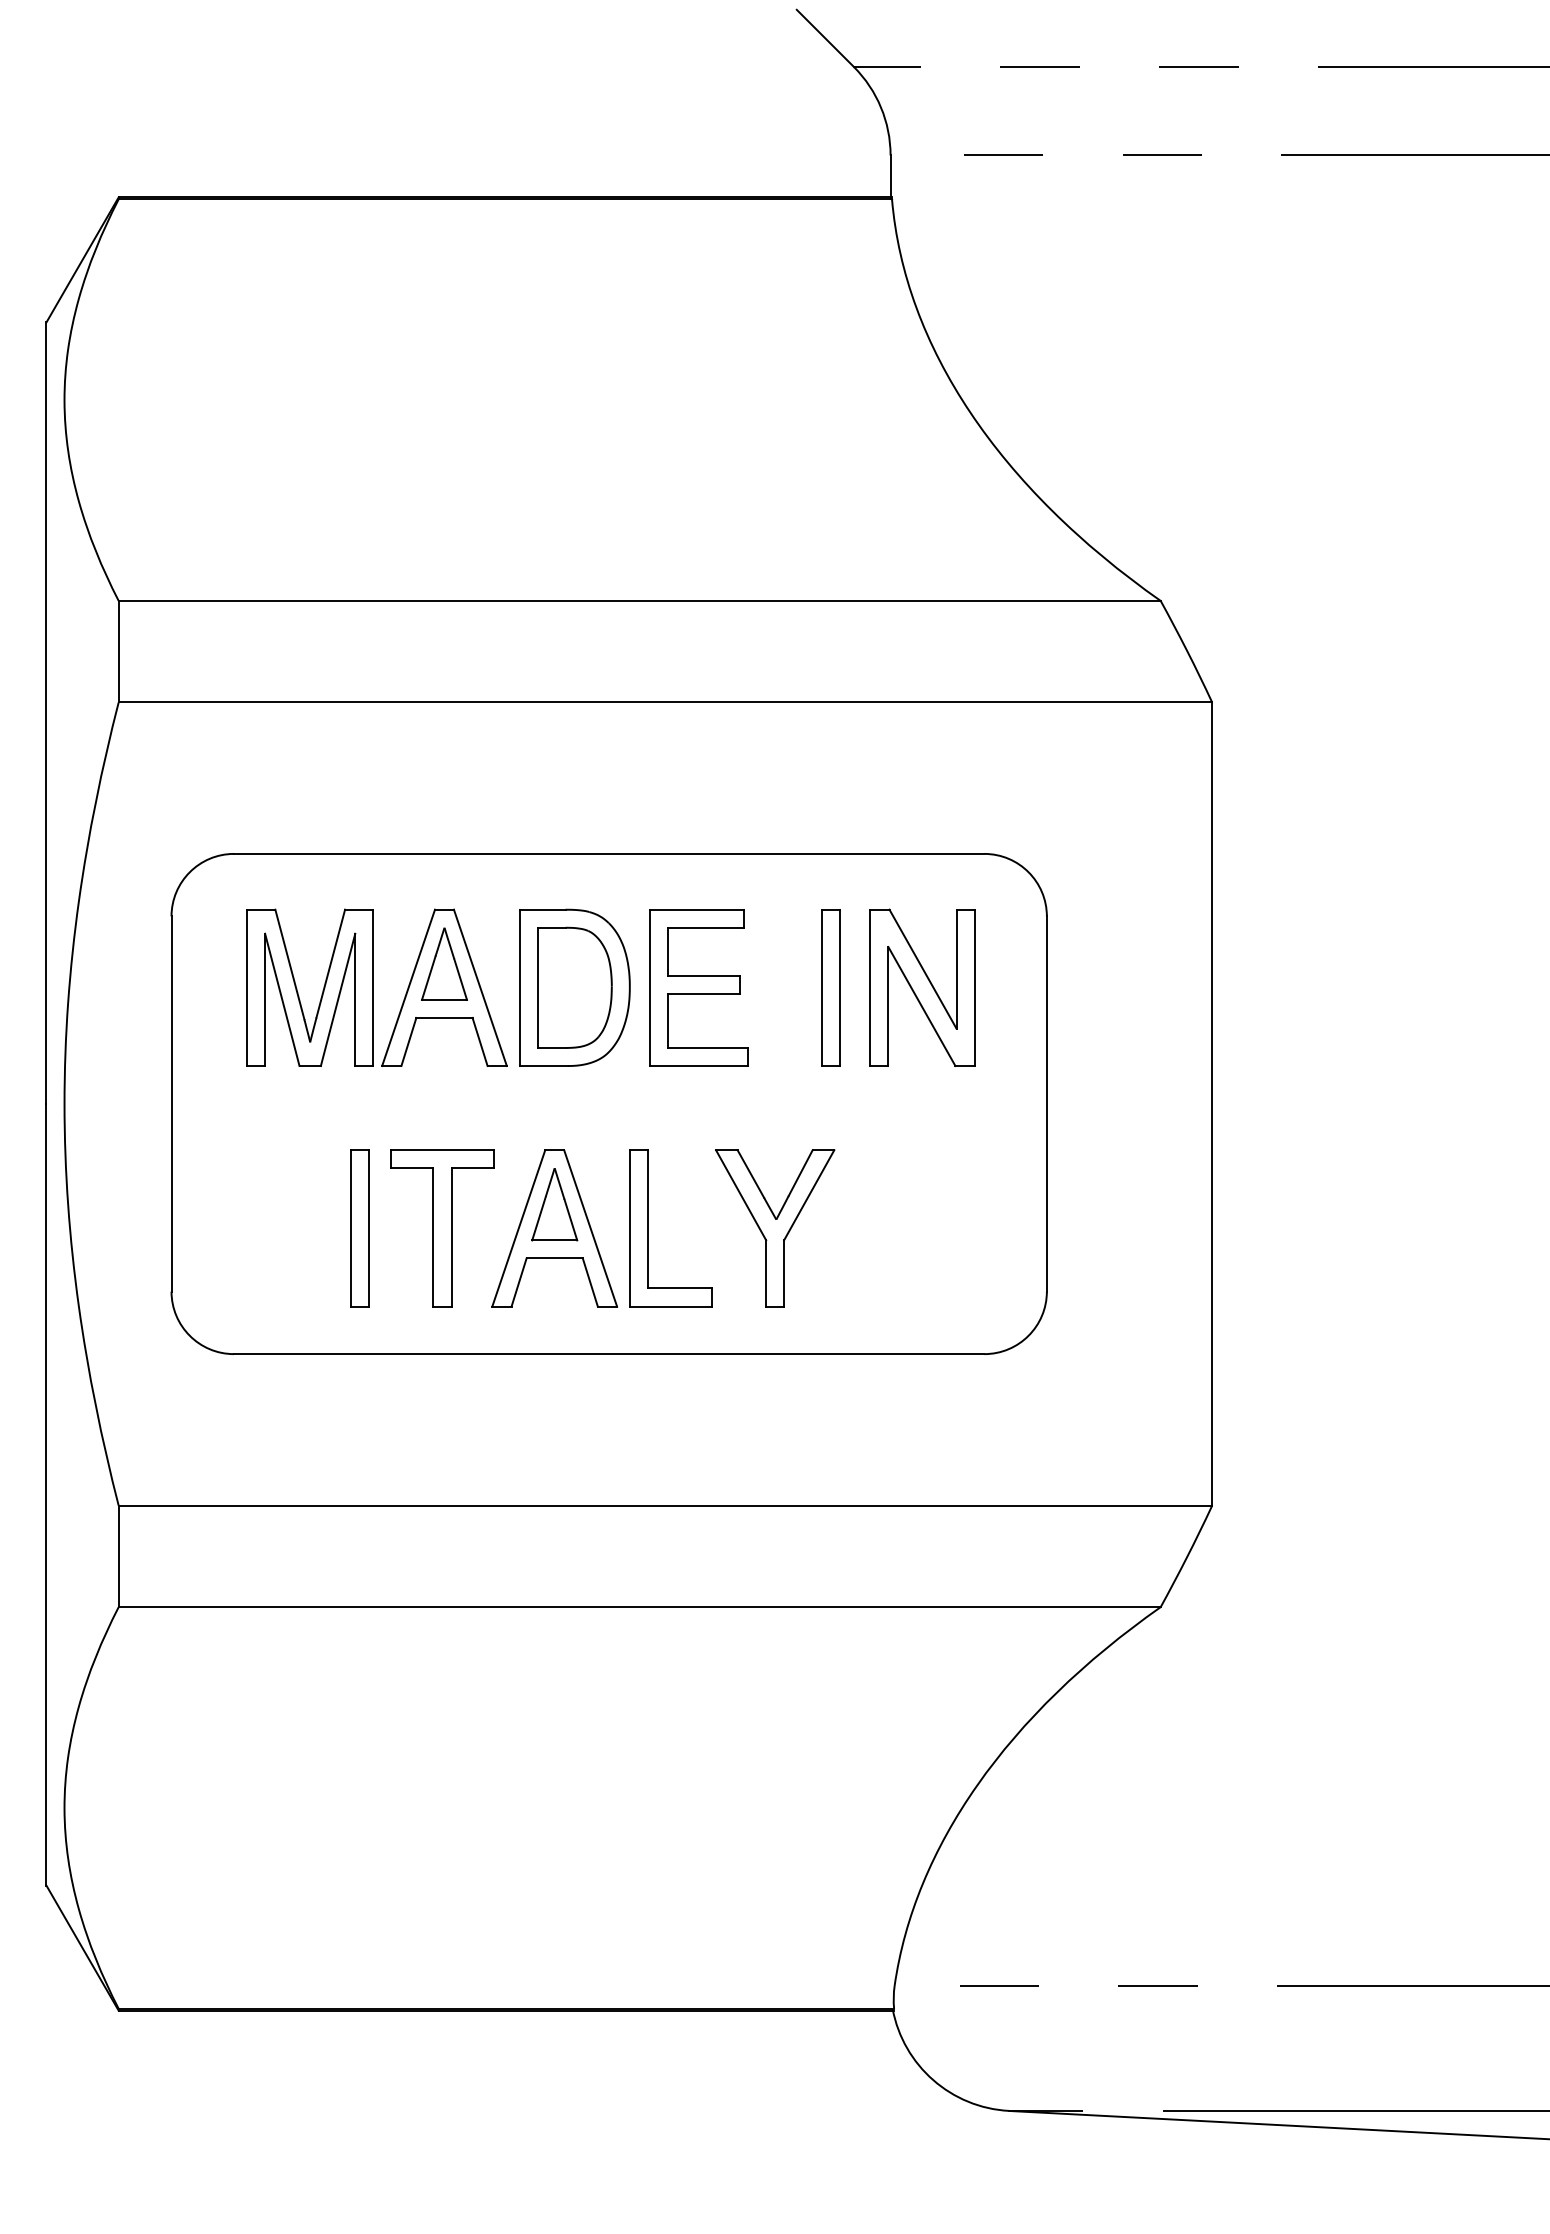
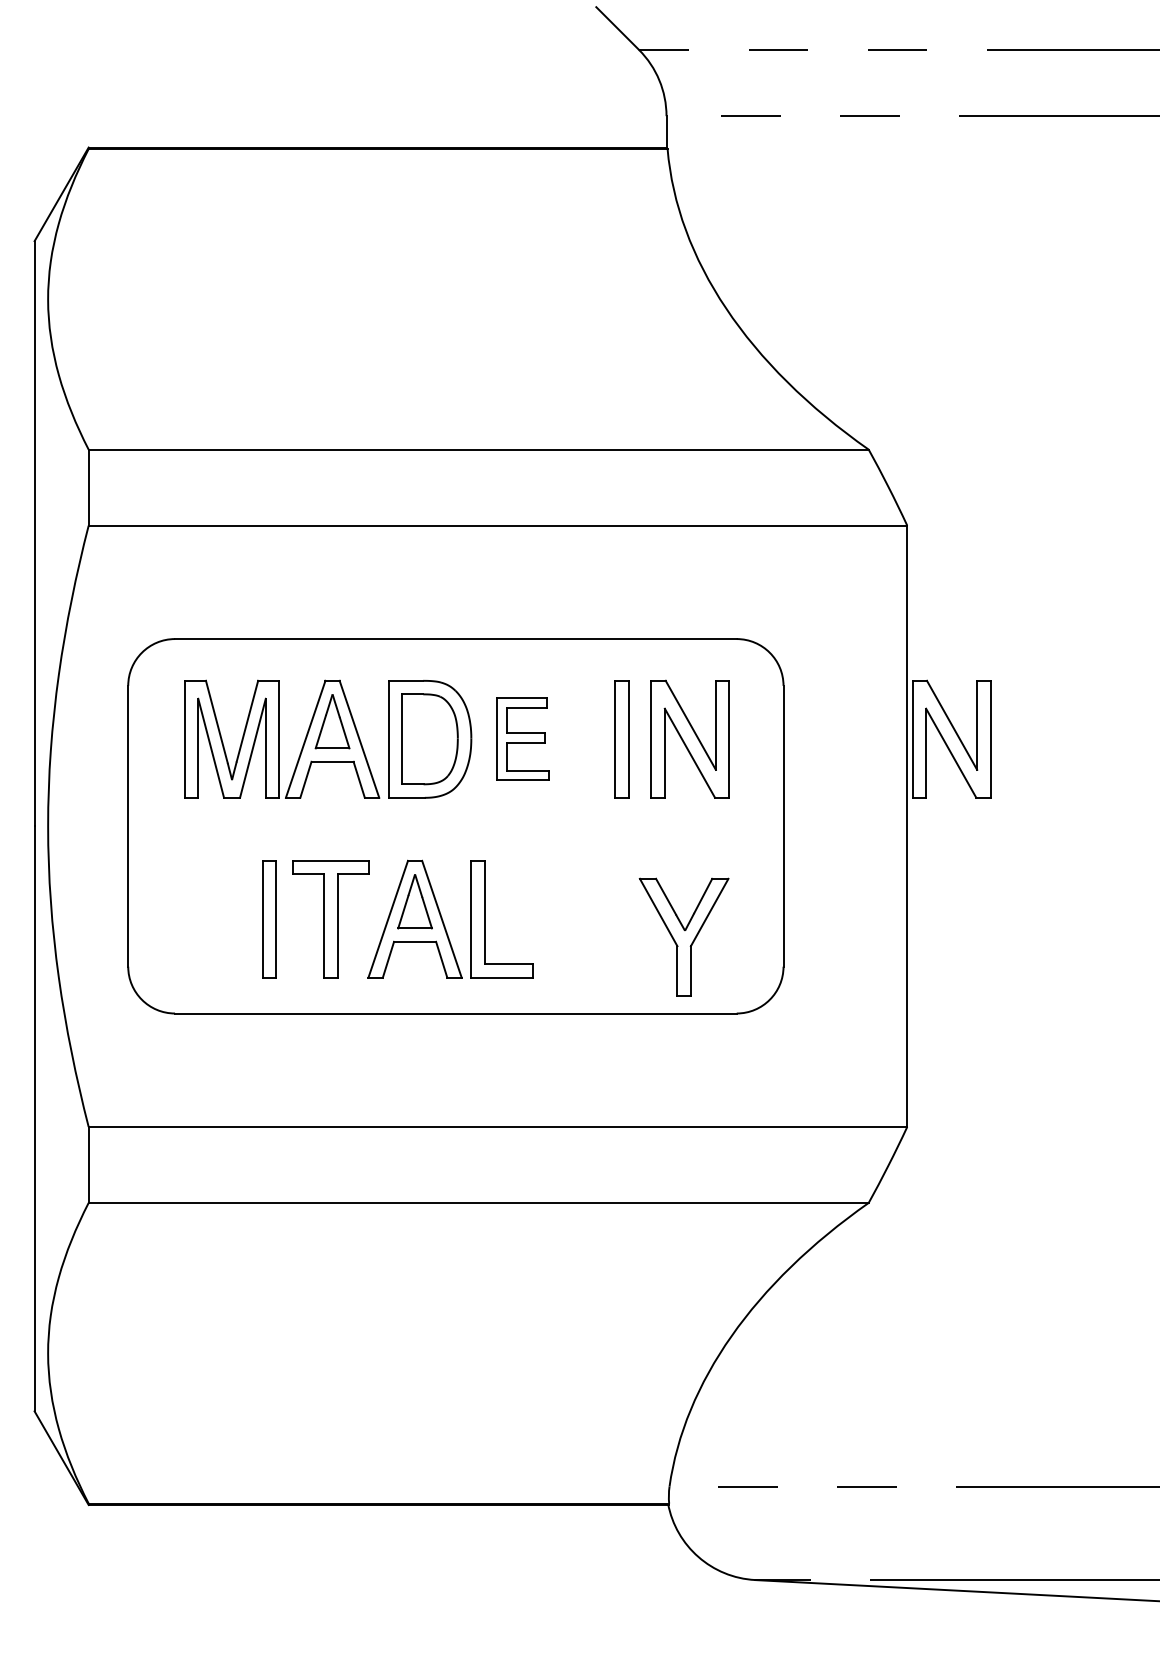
part: (698, 987) -> (522, 739), size x0.7
part: (1271, 987) -> (951, 739), added
part: (775, 1228) -> (684, 937), moved

